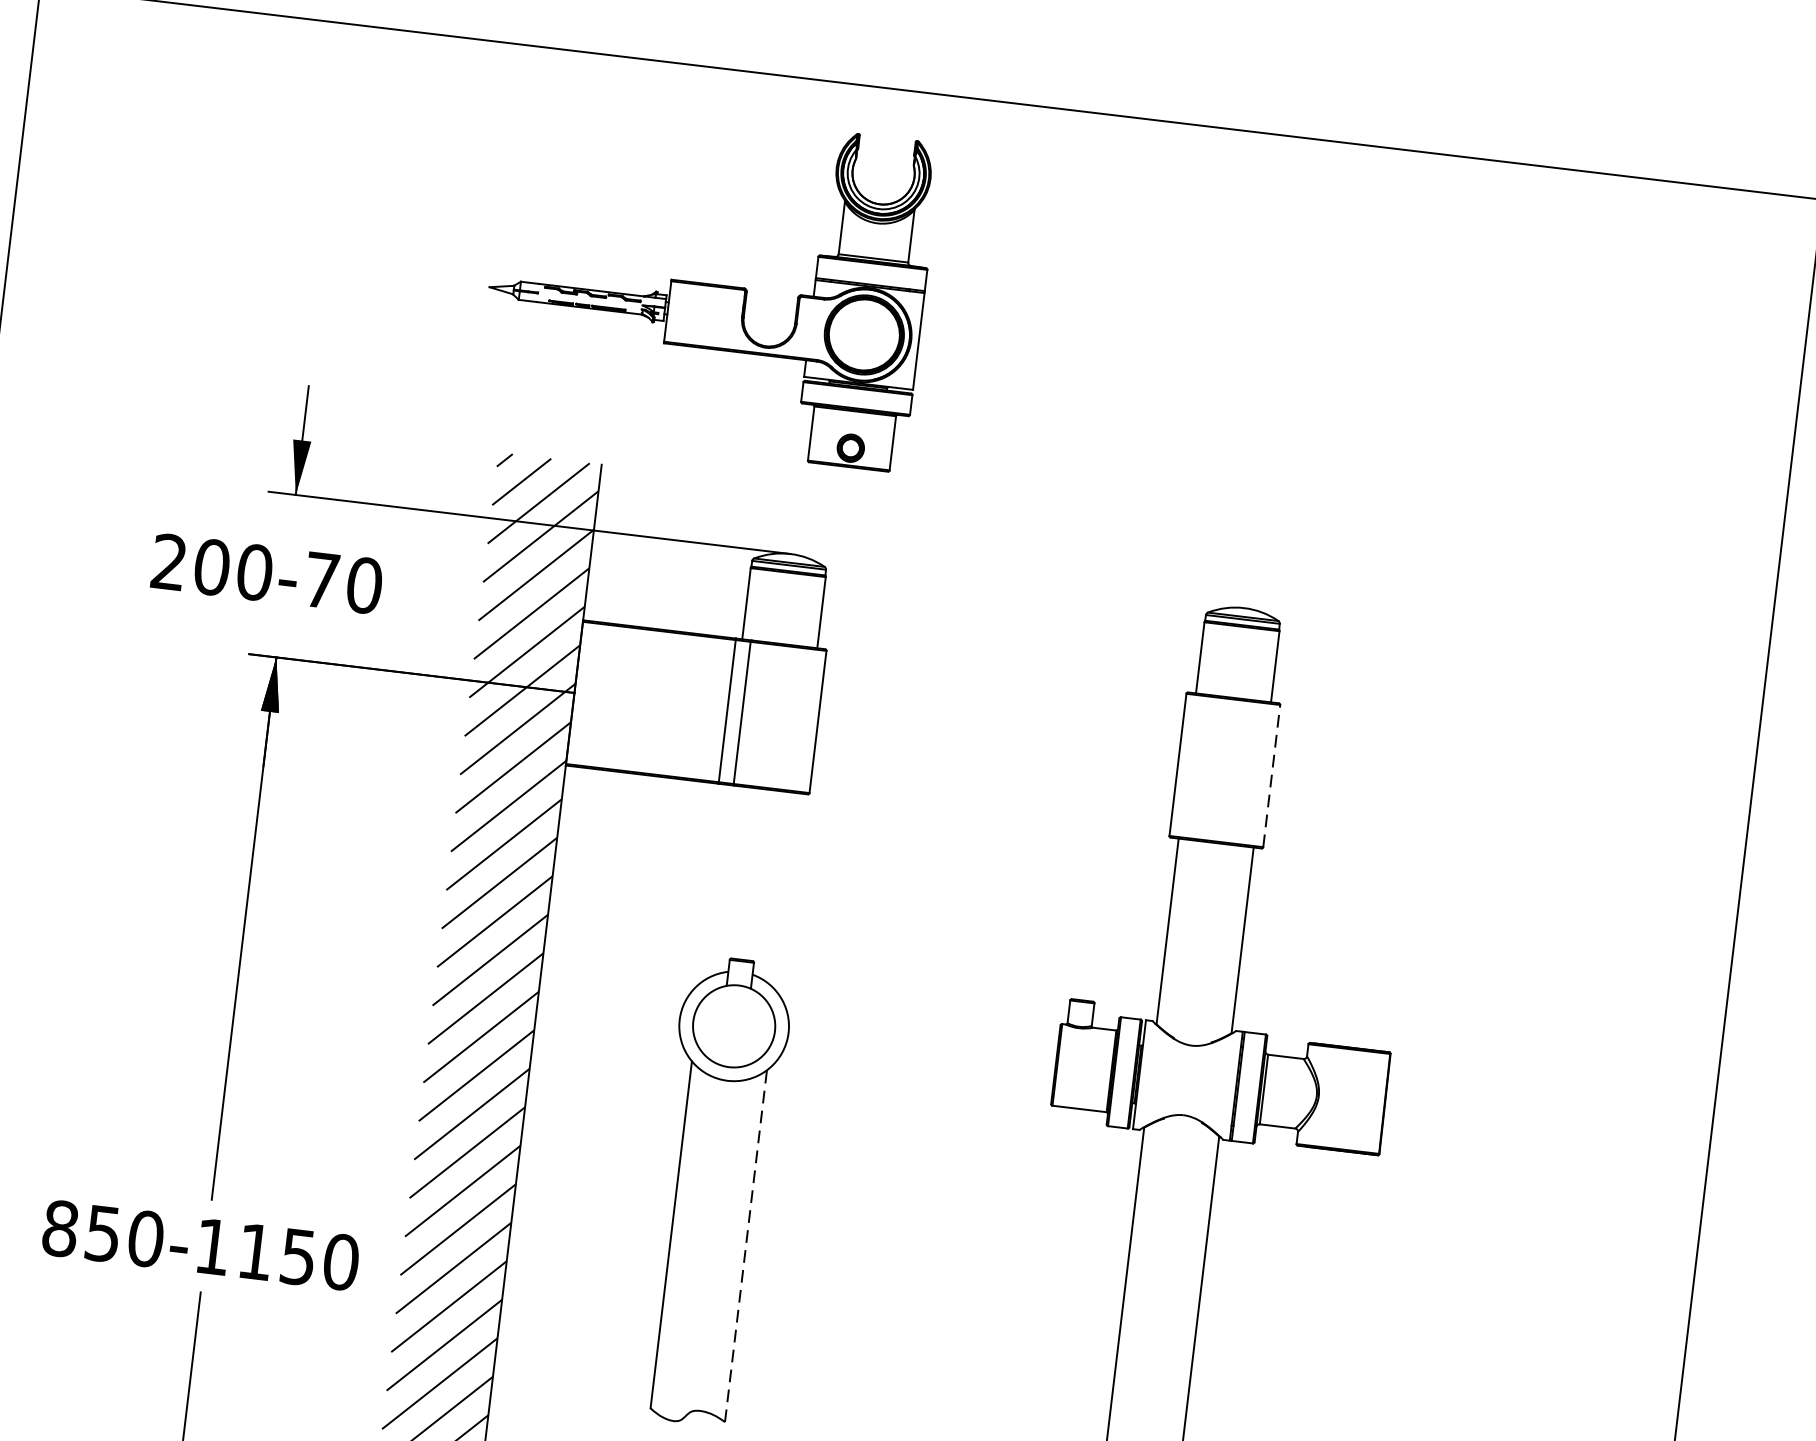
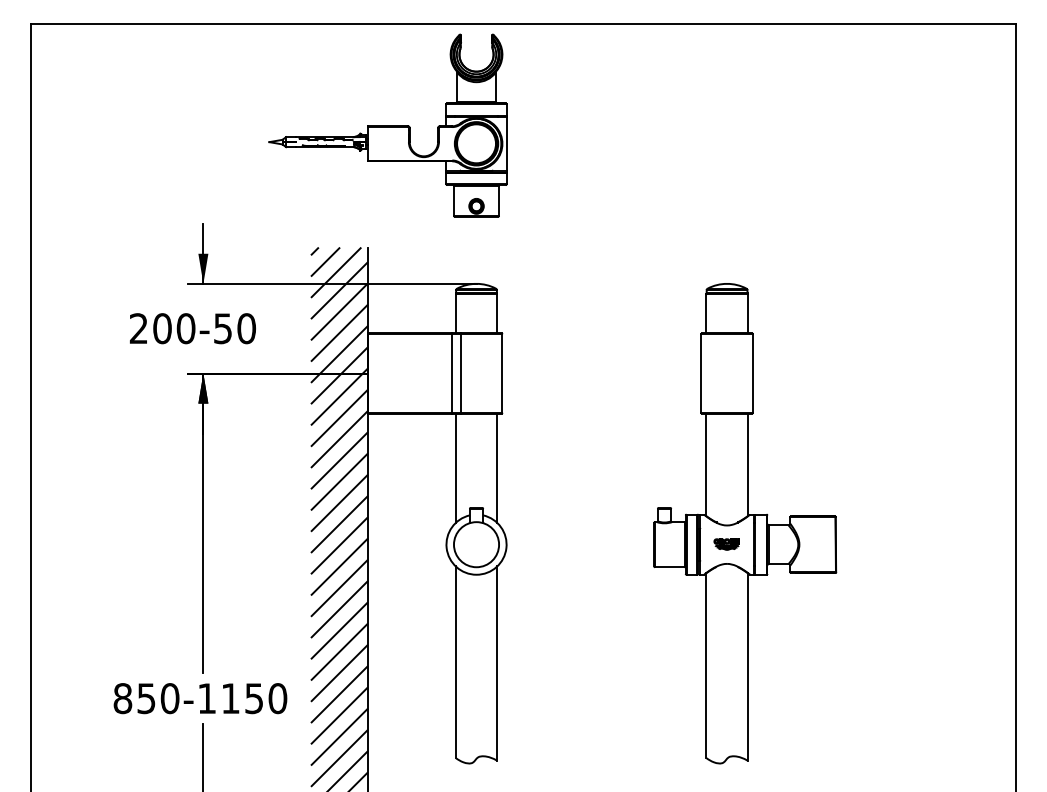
part: (707, 282) -> (387, 125), moved
text: (320, 579) -> (222, 328), 200-70 -> 200-50
line: (1270, 775) -> (752, 373), dashed -> solid
line: (712, 882) -> (455, 467), added
line: (788, 891) -> (497, 467), added
part: (1186, 1079) -> (726, 544), added
line: (746, 1246) -> (497, 663), dashed -> solid

